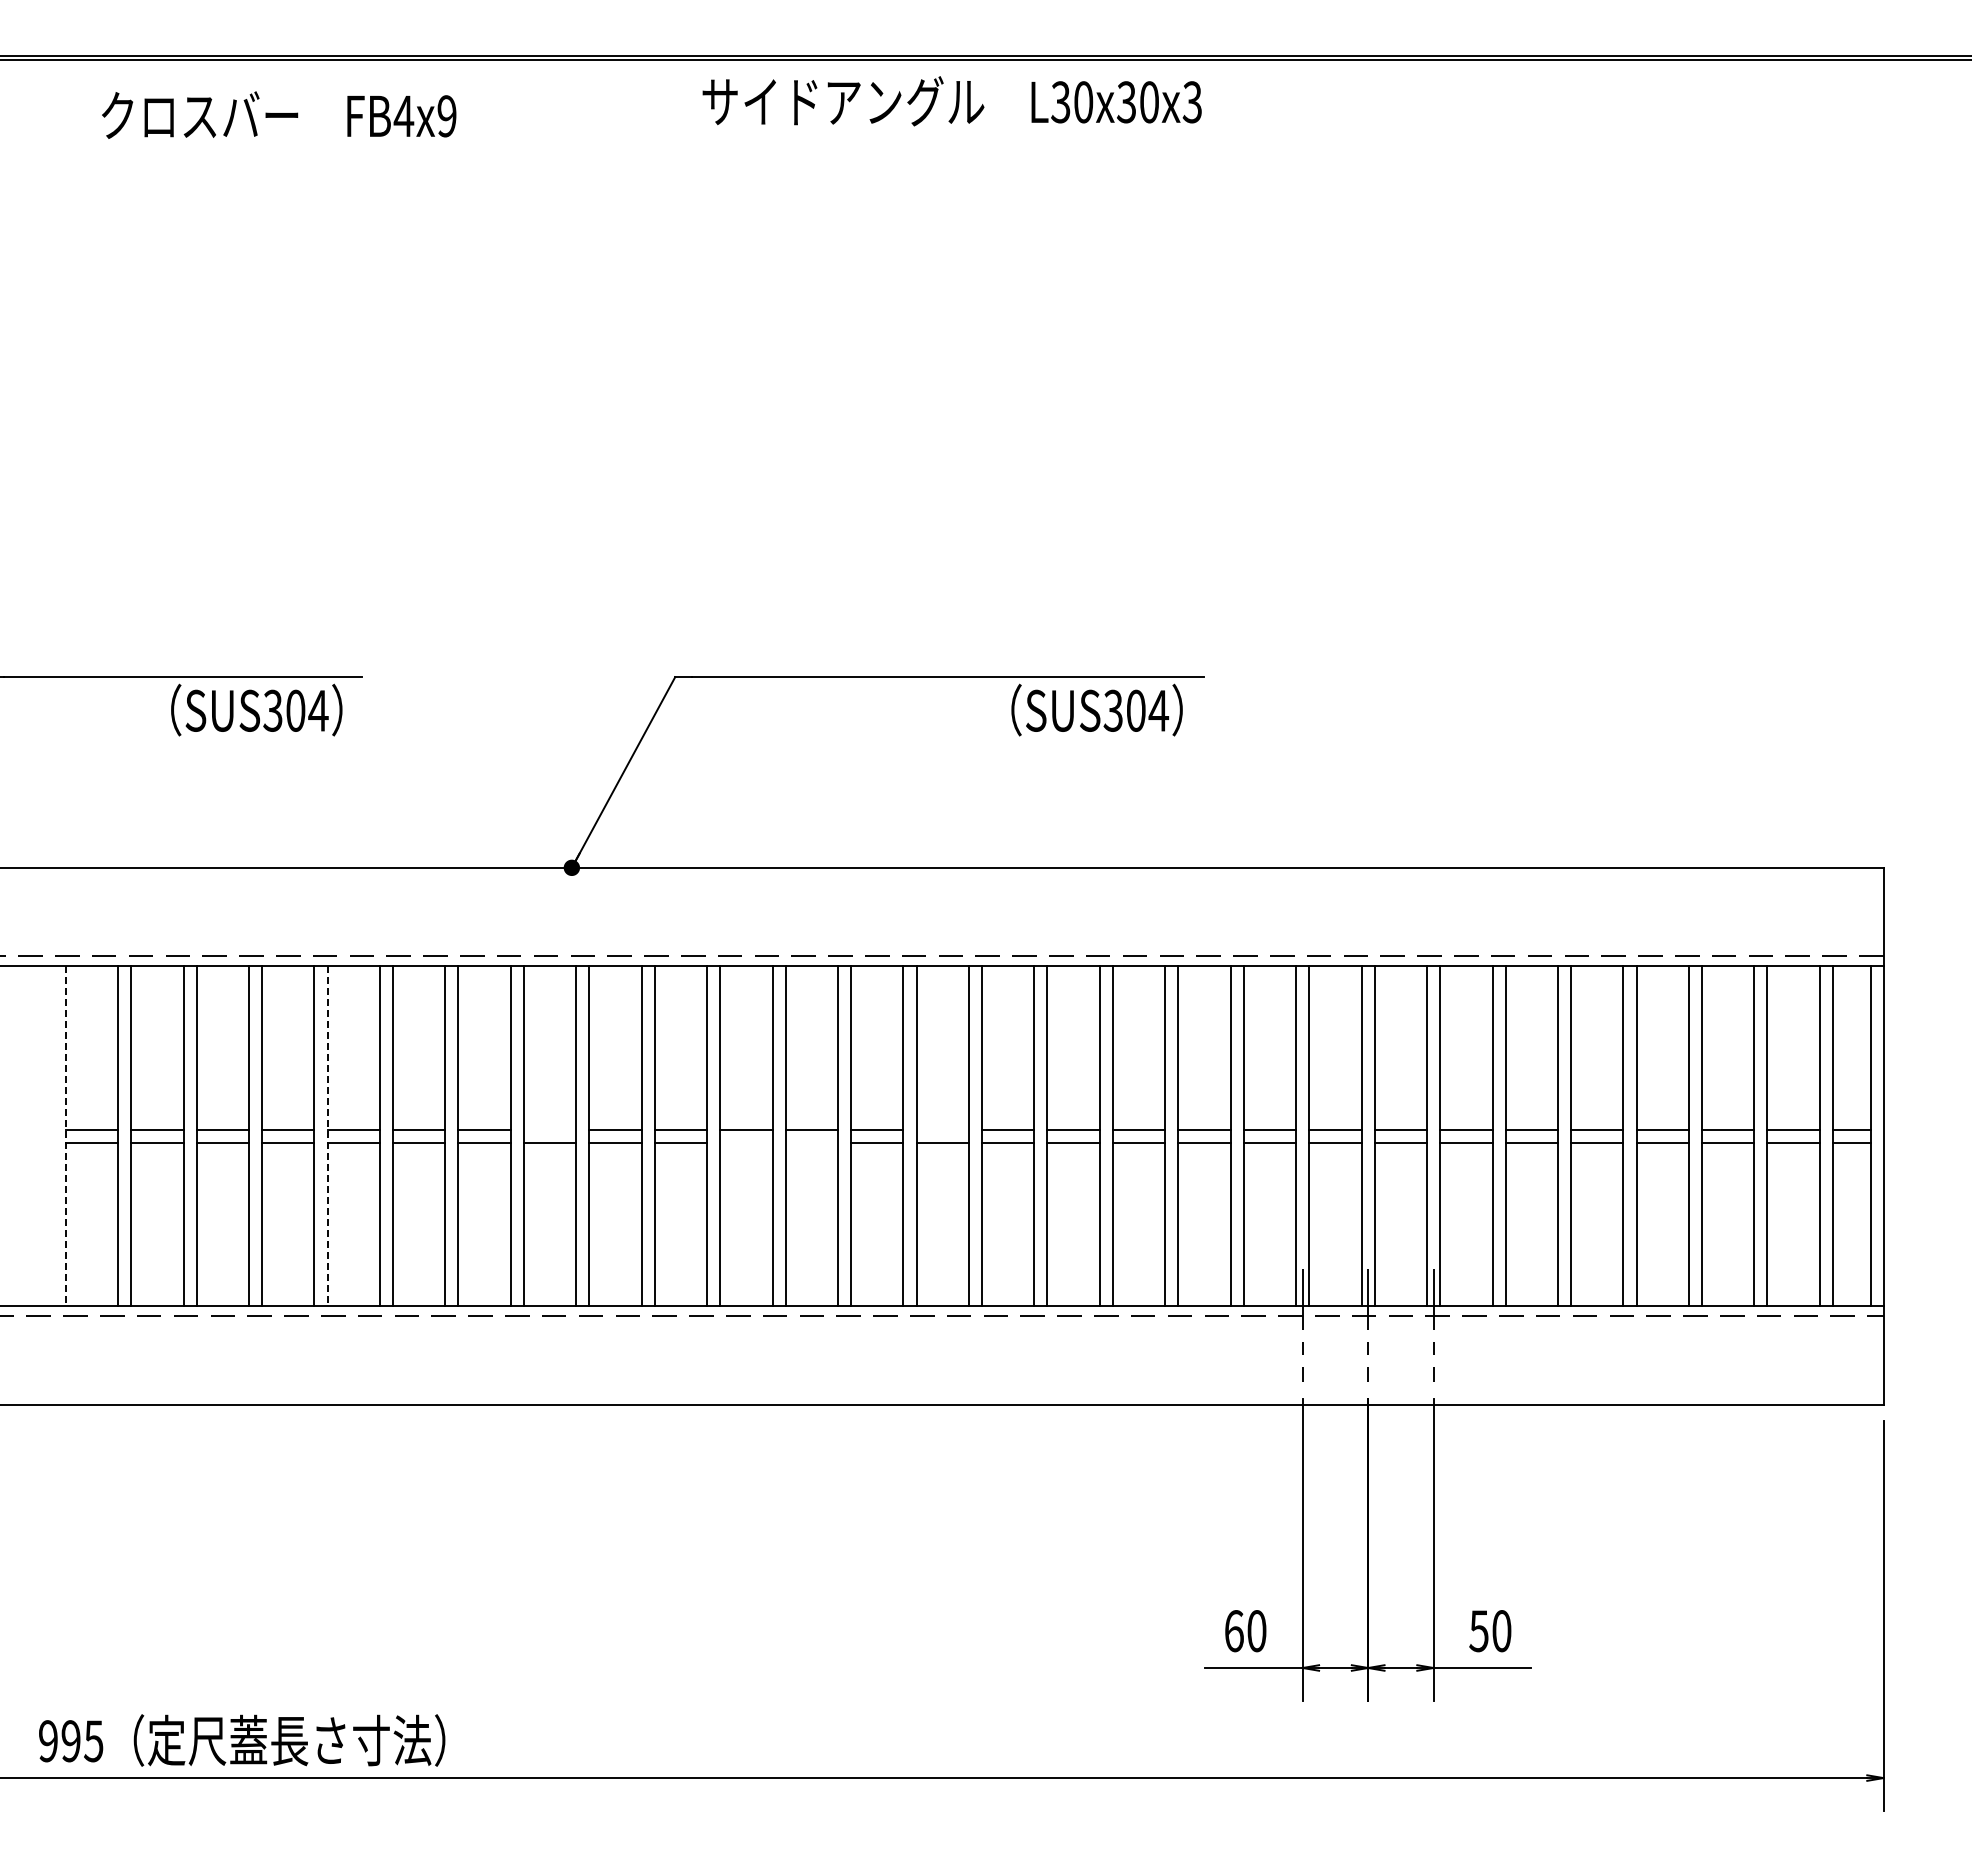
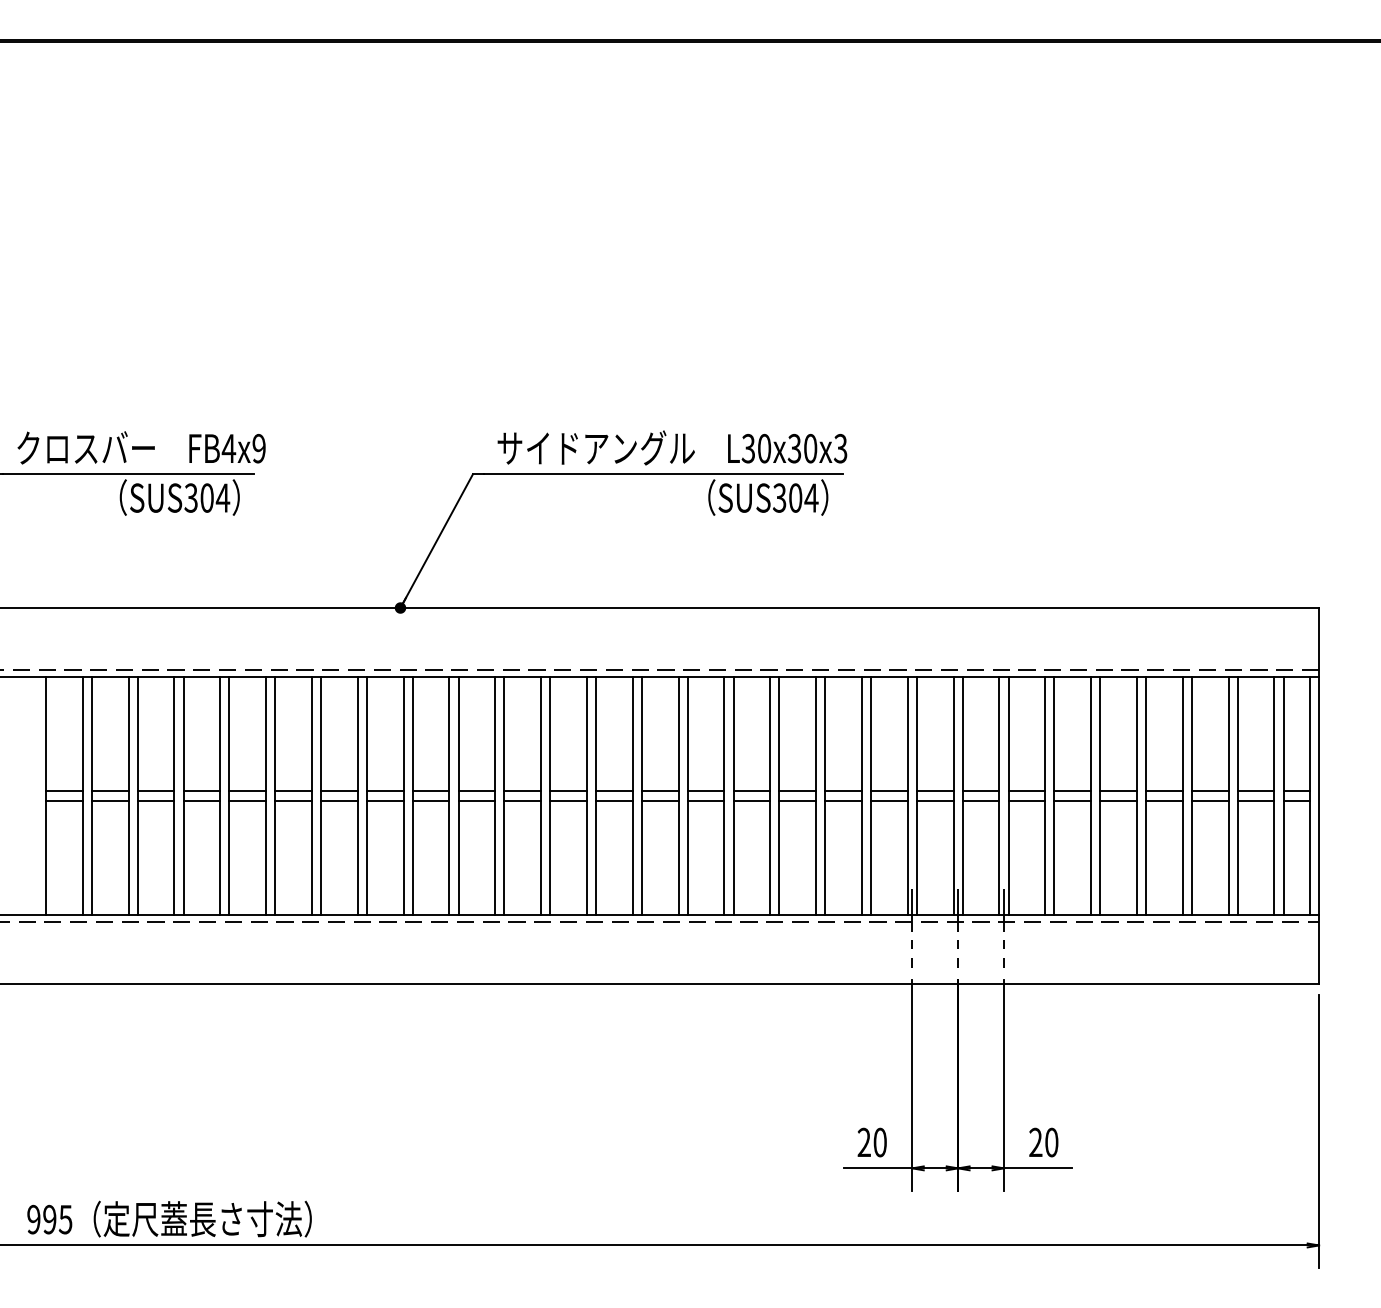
text: (951, 101) -> (671, 448), moved
text: (279, 114) -> (141, 447), moved
line: (549, 1129) -> (384, 791), added
line: (942, 1129) -> (660, 791), added
line: (65, 1136) -> (45, 796), dashed -> solid
line: (327, 1136) -> (229, 796), dashed -> solid
line: (746, 1142) -> (522, 800), added
line: (811, 1142) -> (568, 800), added
text: (1233, 1631) -> (863, 1142), 60 -> 20
text: (1478, 1631) -> (1035, 1142), 50 -> 20

